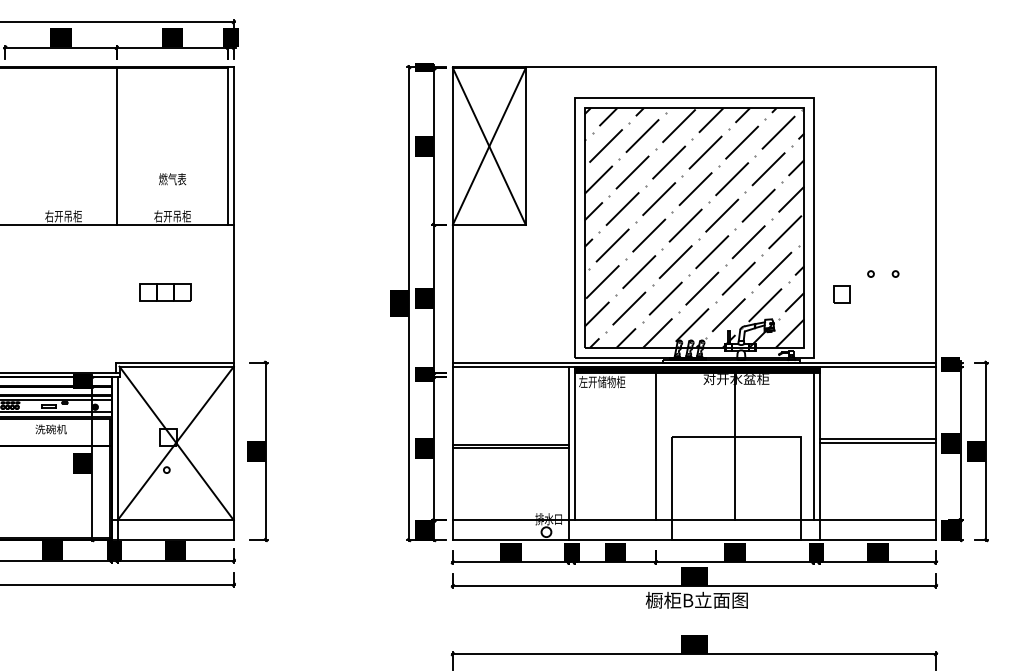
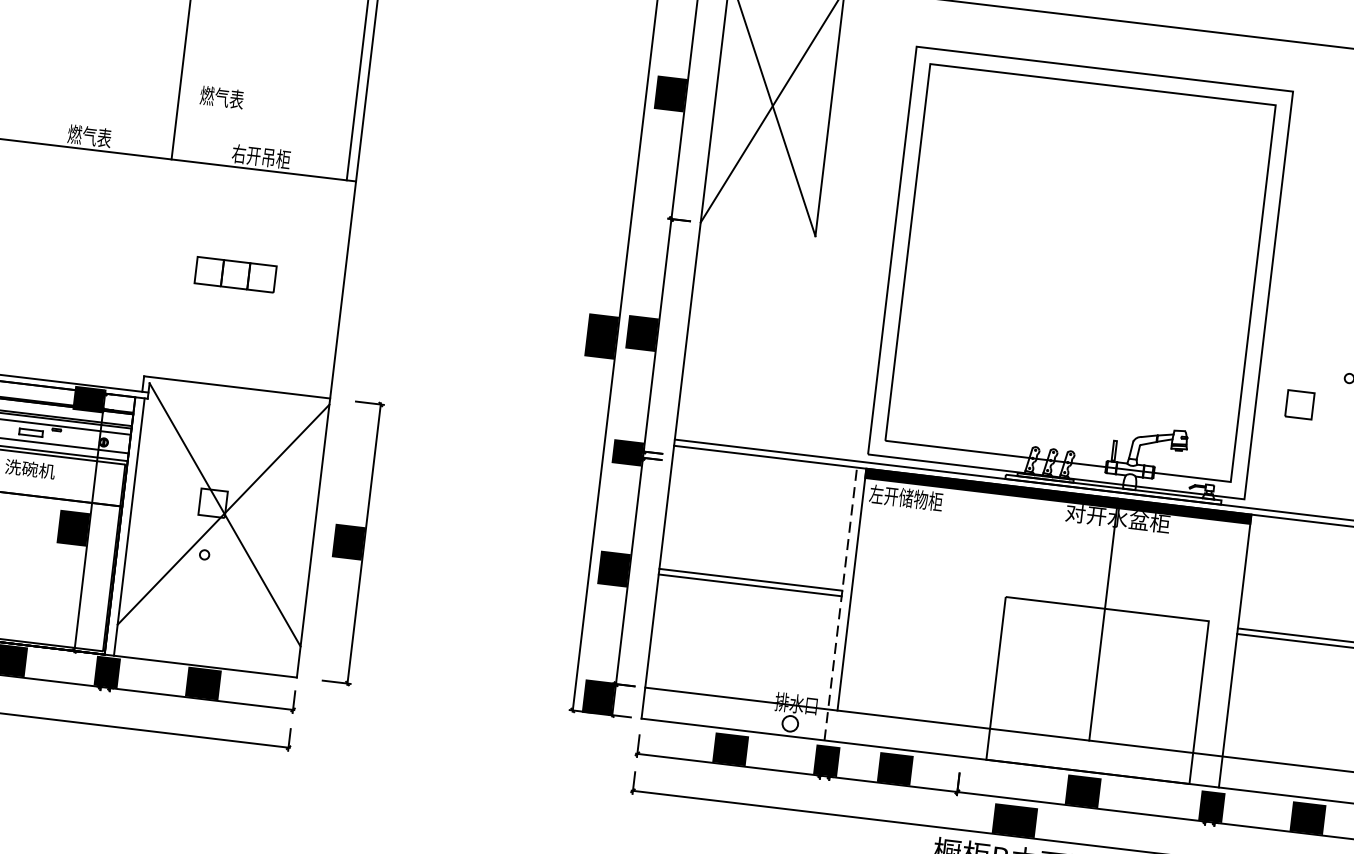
text: (172, 179) -> (221, 97), moved
text: (63, 216) -> (89, 136), 右开吊柜 -> 燃气表
line: (488, 224) -> (756, 228), removed
hatch: (694, 227) -> (1080, 272), removed
line: (176, 366) -> (239, 393), removed
line: (656, 443) -> (980, 604), removed
line: (813, 443) -> (1227, 634), removed
line: (569, 453) -> (841, 604), solid -> dashed
line: (172, 520) -> (204, 635), removed

